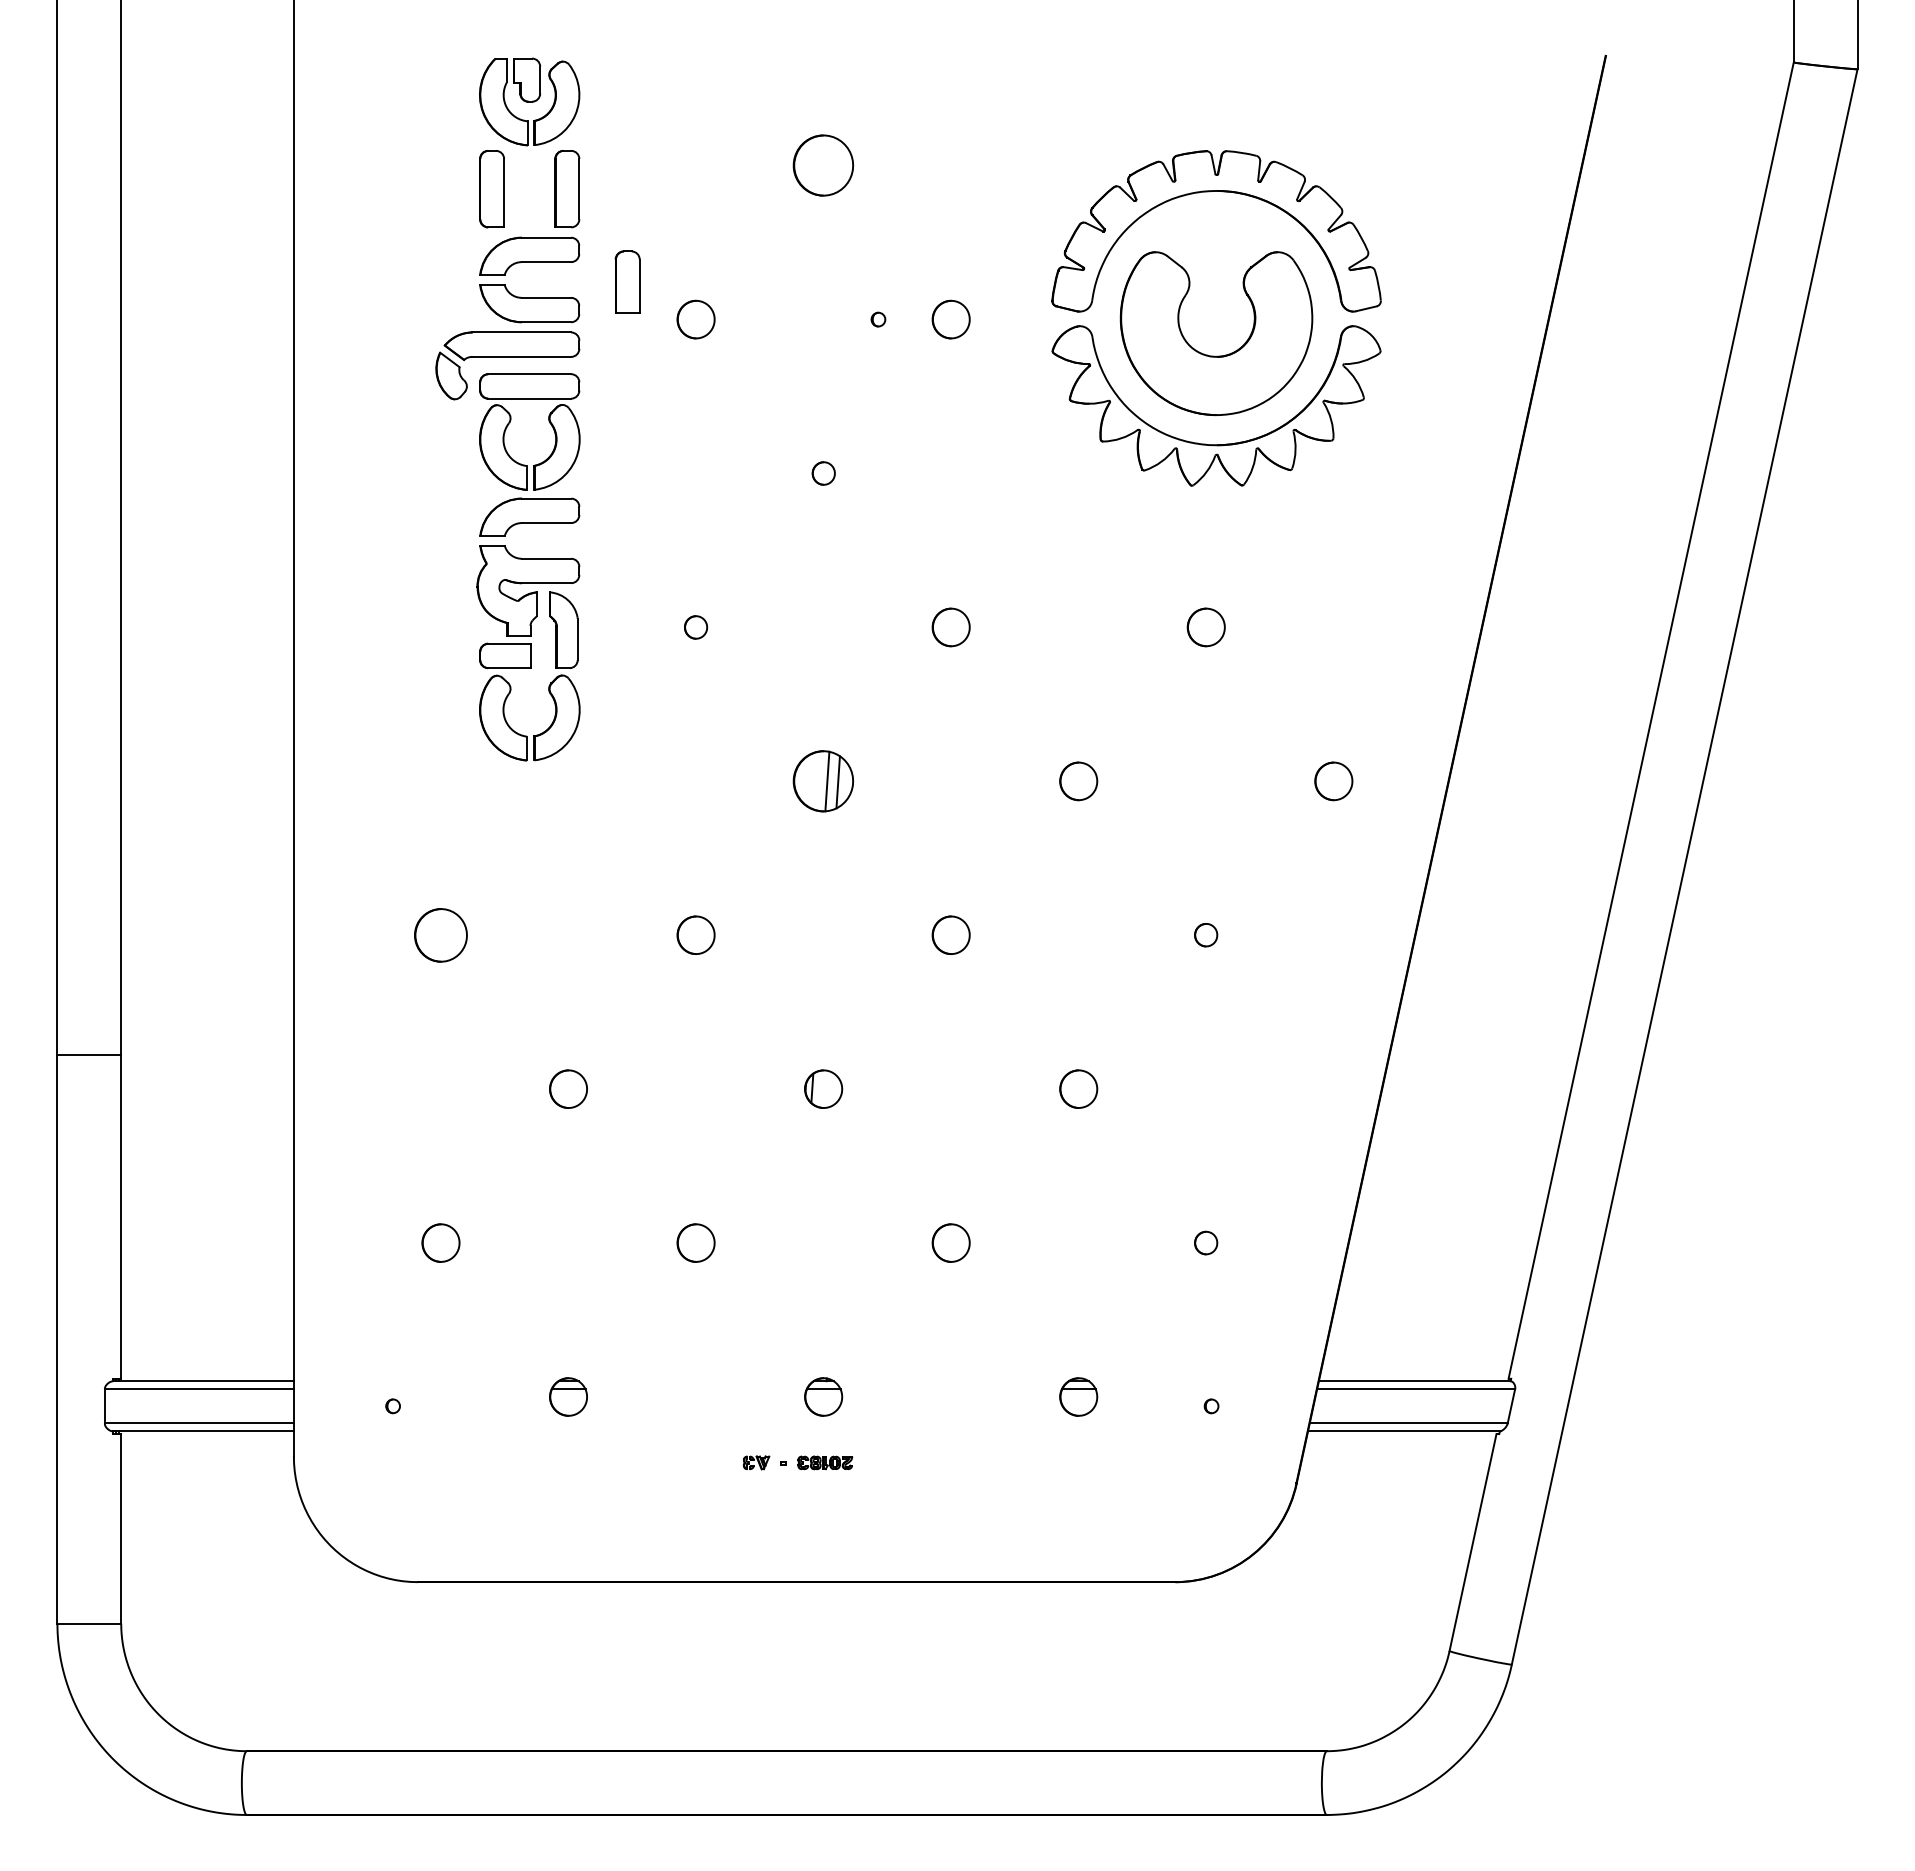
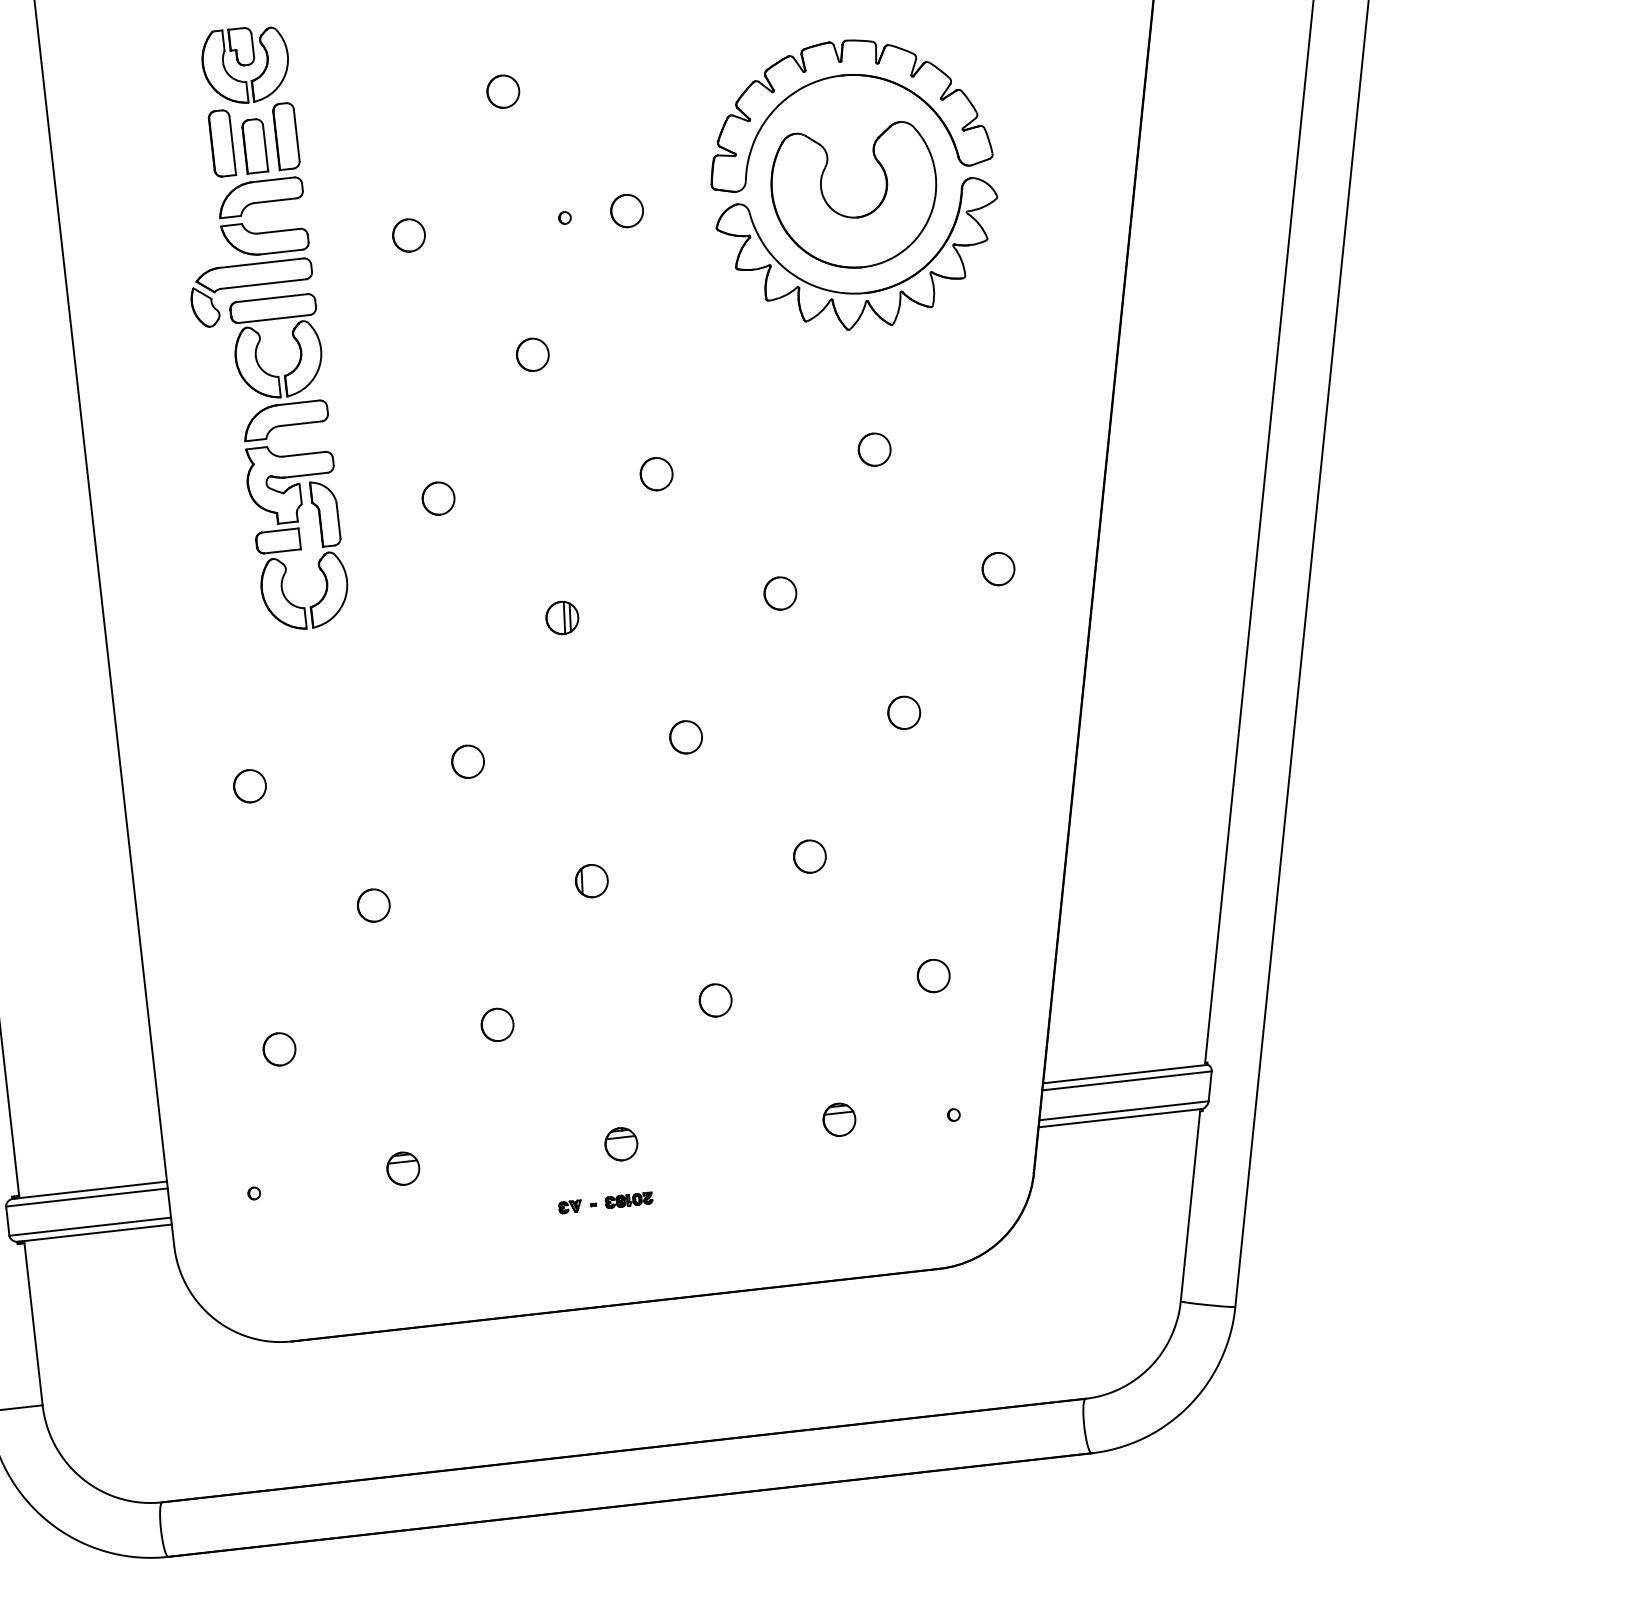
part: (823, 165) -> (503, 91), size x0.62
part: (627, 281) -> (254, 145), moved
part: (823, 473) -> (532, 354), size x1.67
part: (695, 627) -> (438, 498), size x1.67
part: (823, 781) -> (562, 618), size x0.62
part: (440, 934) -> (249, 785), size x0.71
part: (1205, 934) -> (903, 712), size x1.67
part: (1205, 1242) -> (932, 975), size x1.67

